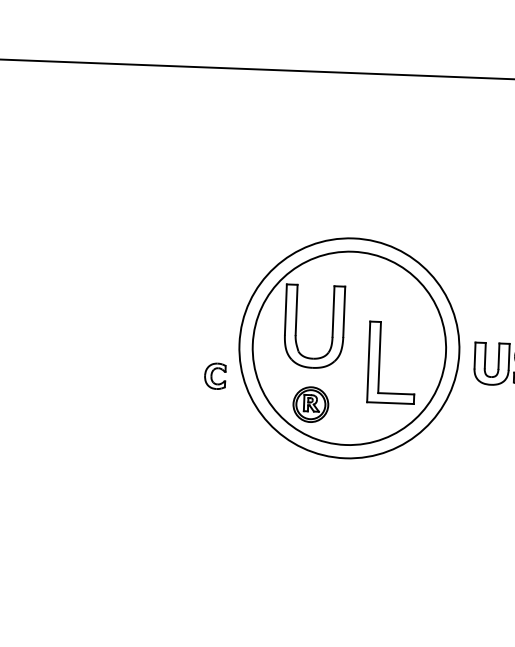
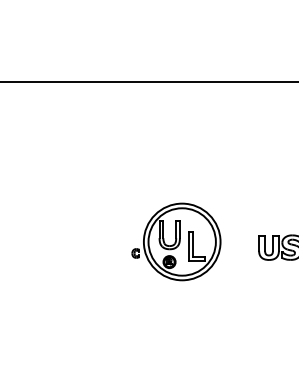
part: (333, 346) -> (176, 241), size x0.6

